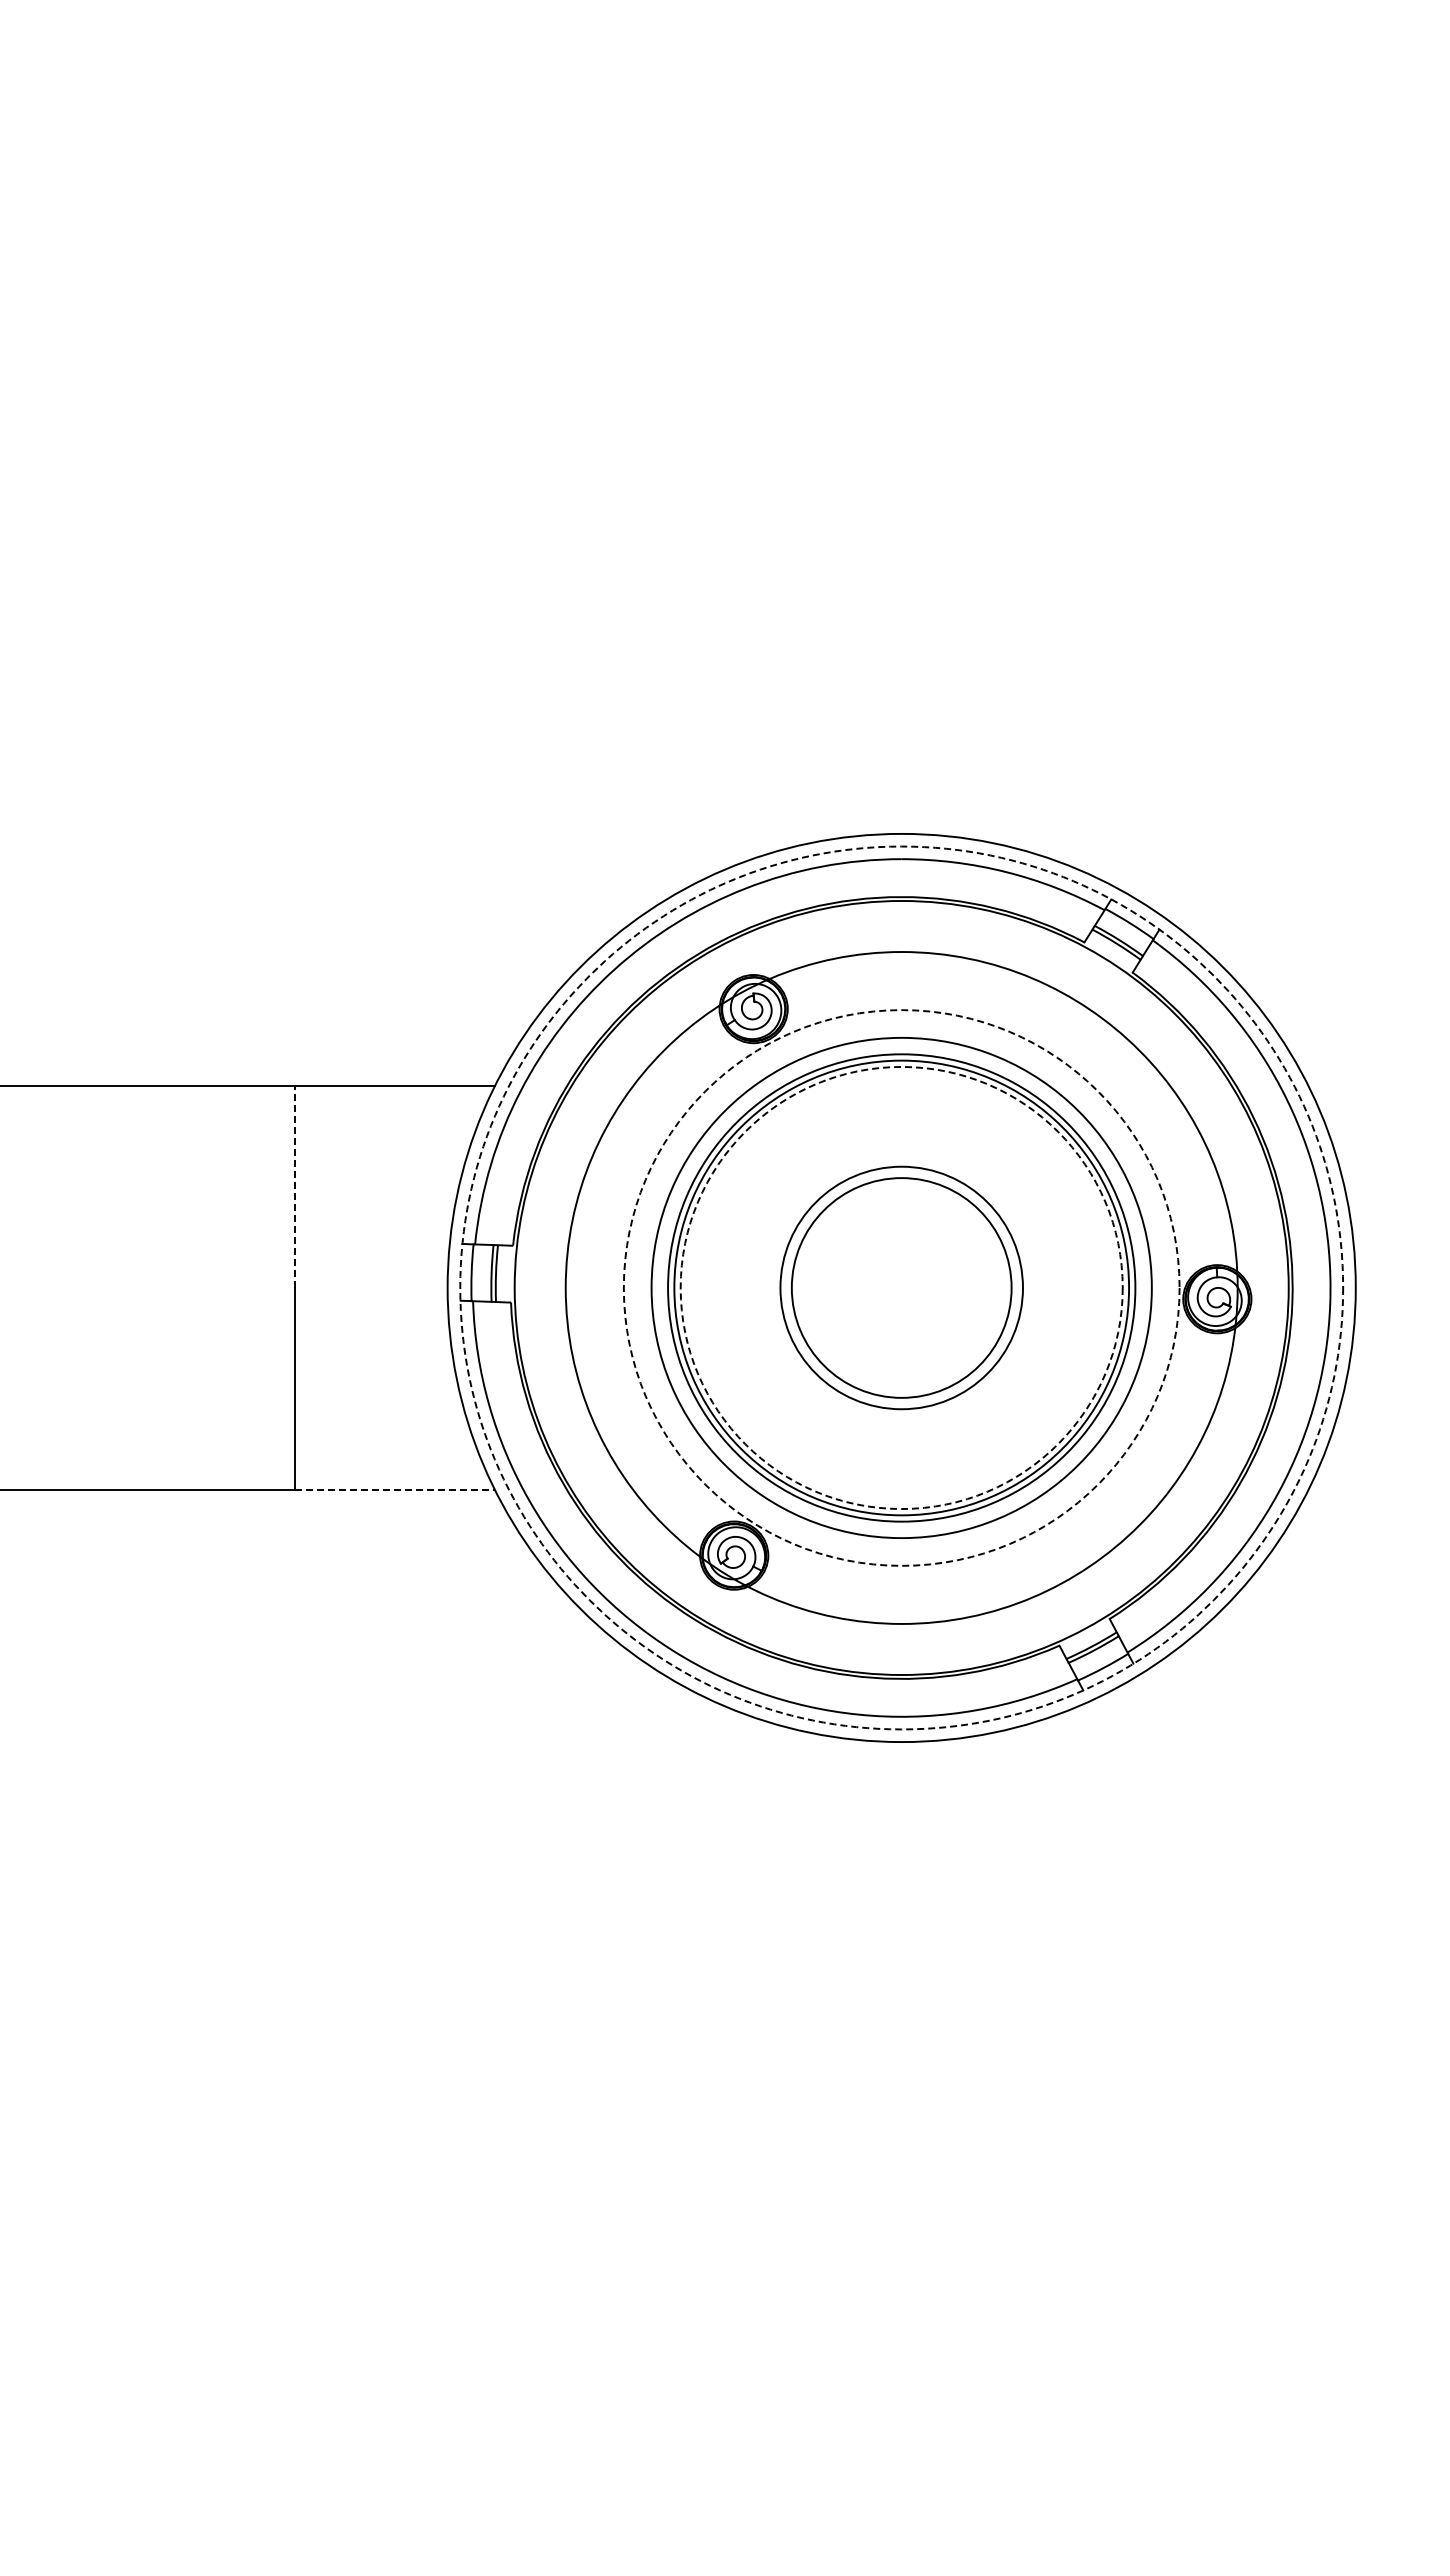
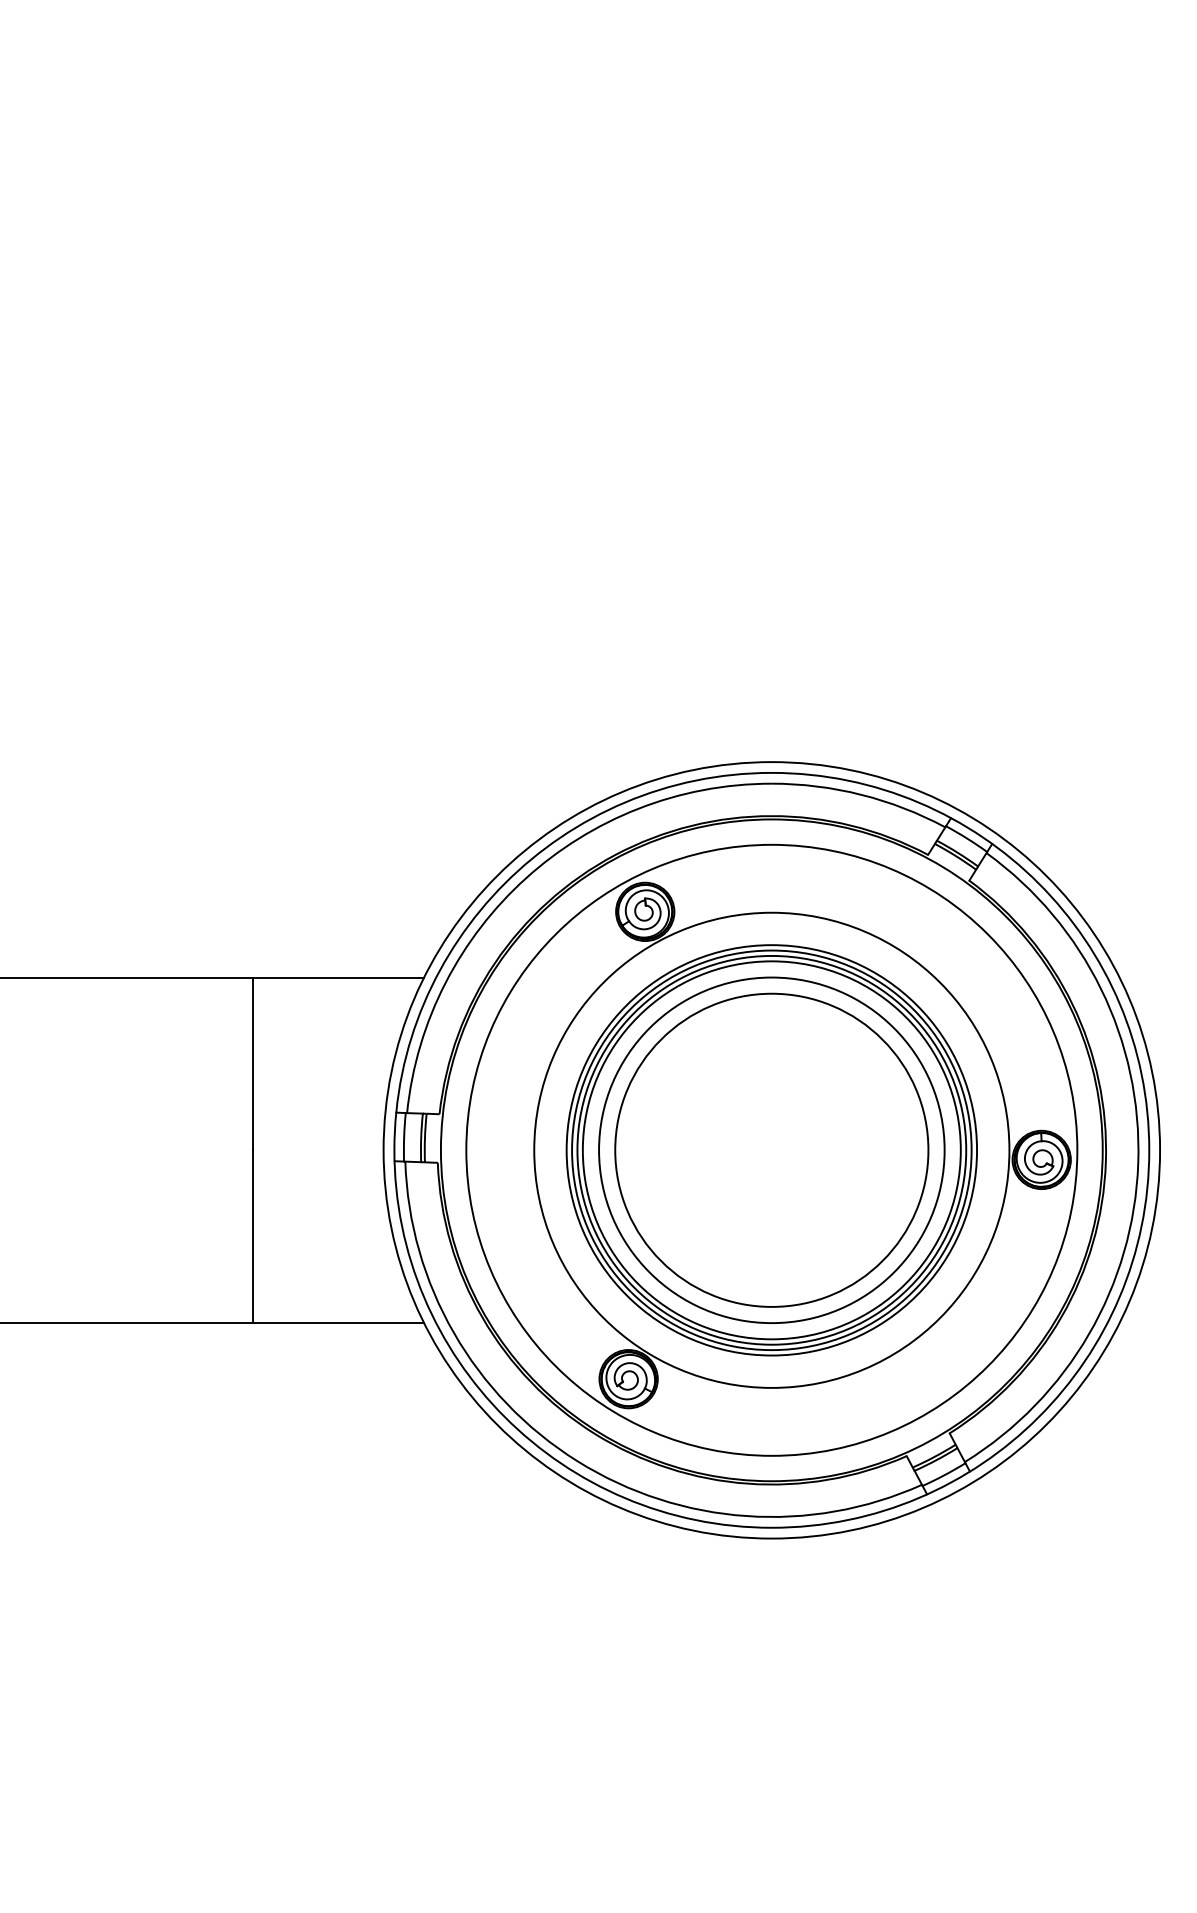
line: (295, 1186) -> (253, 1063), dashed -> solid
circle: (901, 1287) -> (771, 1149), dashed -> solid
circle: (901, 1287) -> (771, 1149), dashed -> solid
circle: (901, 1287) -> (771, 1149), dashed -> solid
circle: (901, 1287) -> (771, 1149), size x0.71
circle: (901, 1287) -> (771, 1149), size x1.43
circle: (901, 1287) -> (771, 1149), size x1.67
circle: (901, 1287) -> (771, 1149), size x1.67
line: (395, 1490) -> (339, 1323), dashed -> solid

